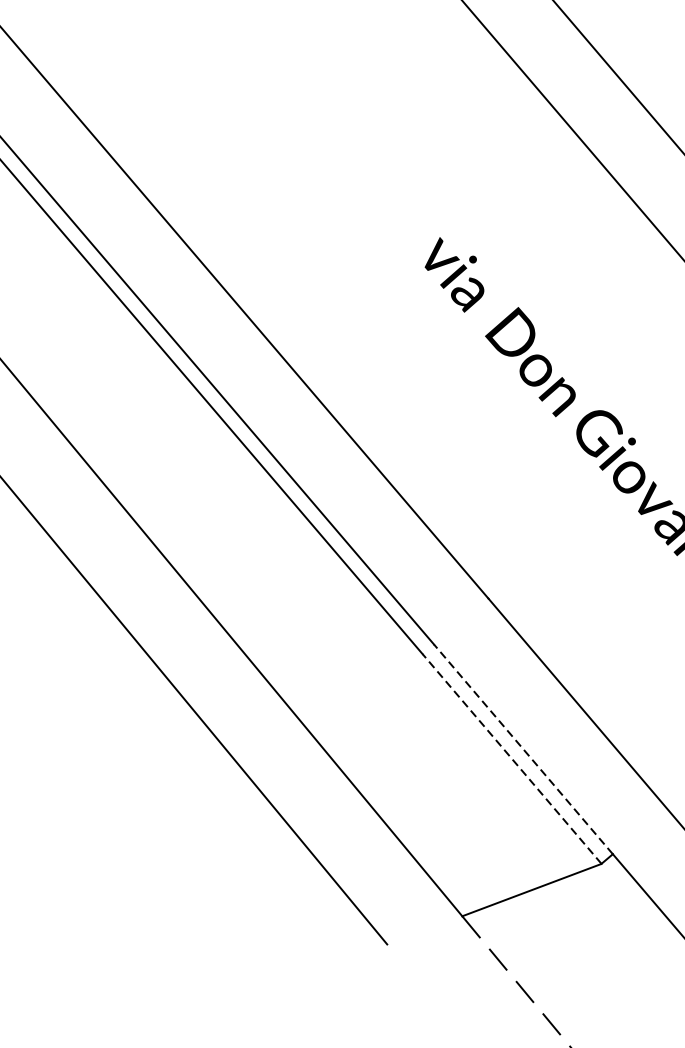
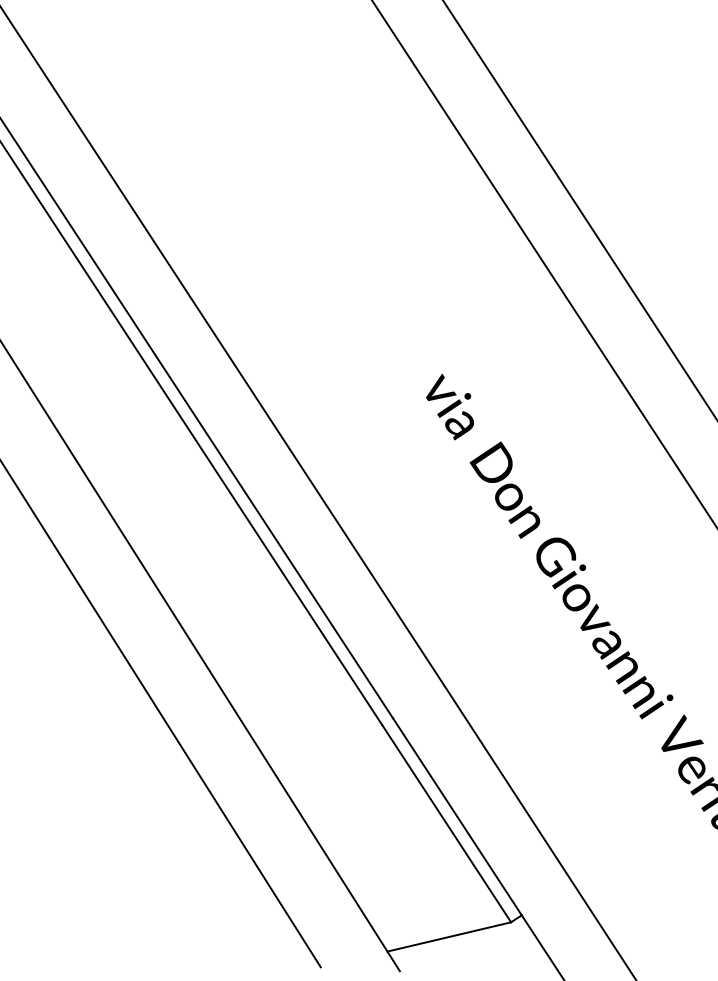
line: (523, 749) -> (457, 816), dashed -> solid
line: (511, 758) -> (446, 823), dashed -> solid

